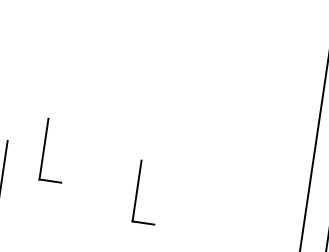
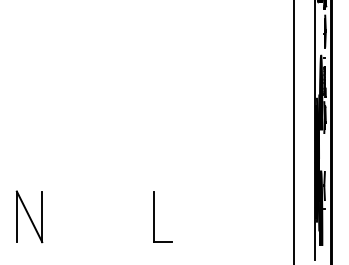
part: (44, 148) -> (73, 193), removed

